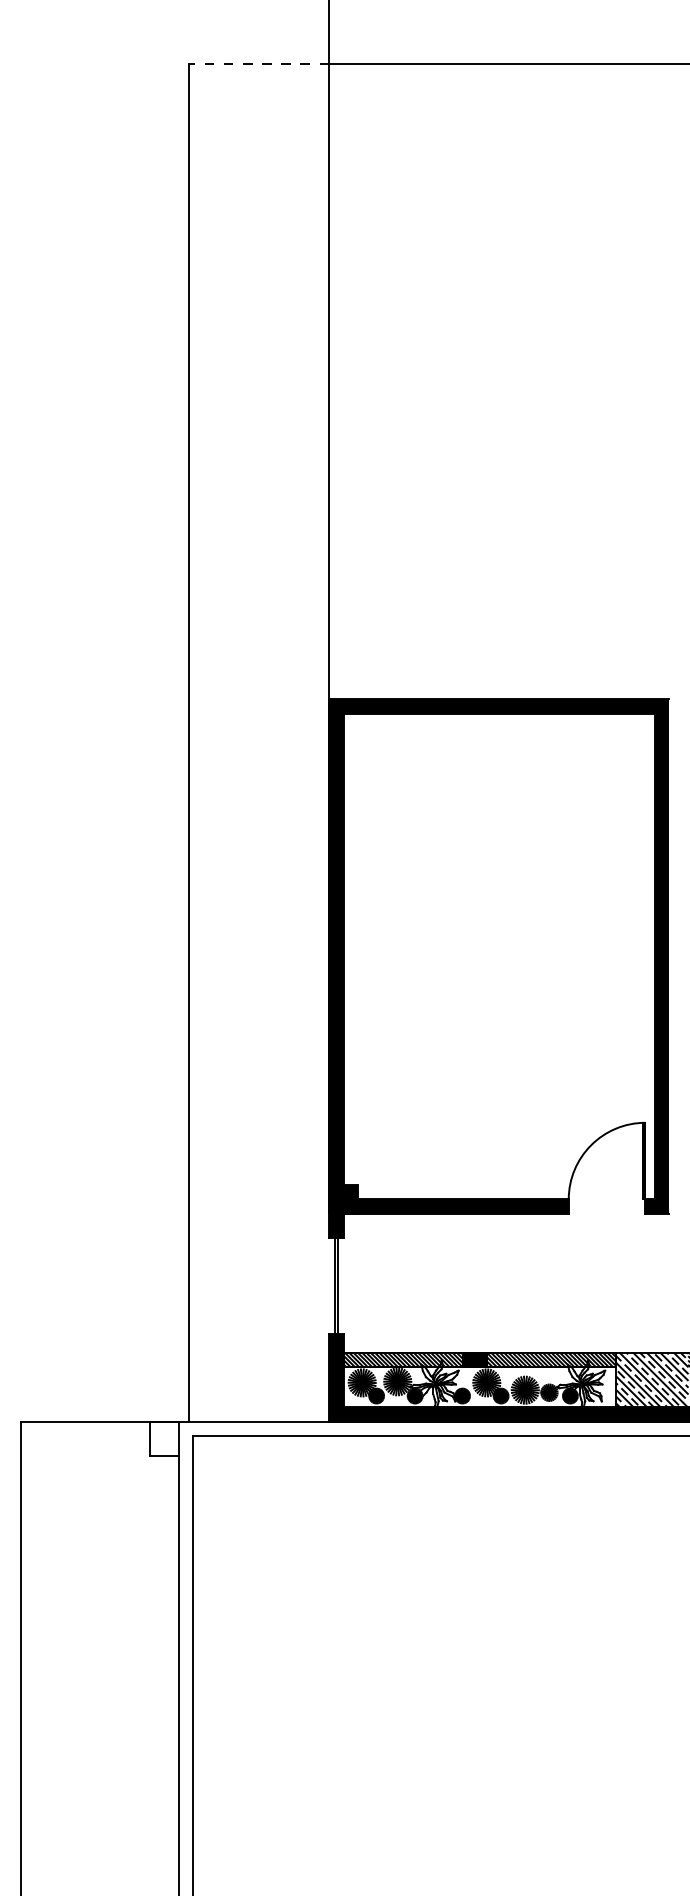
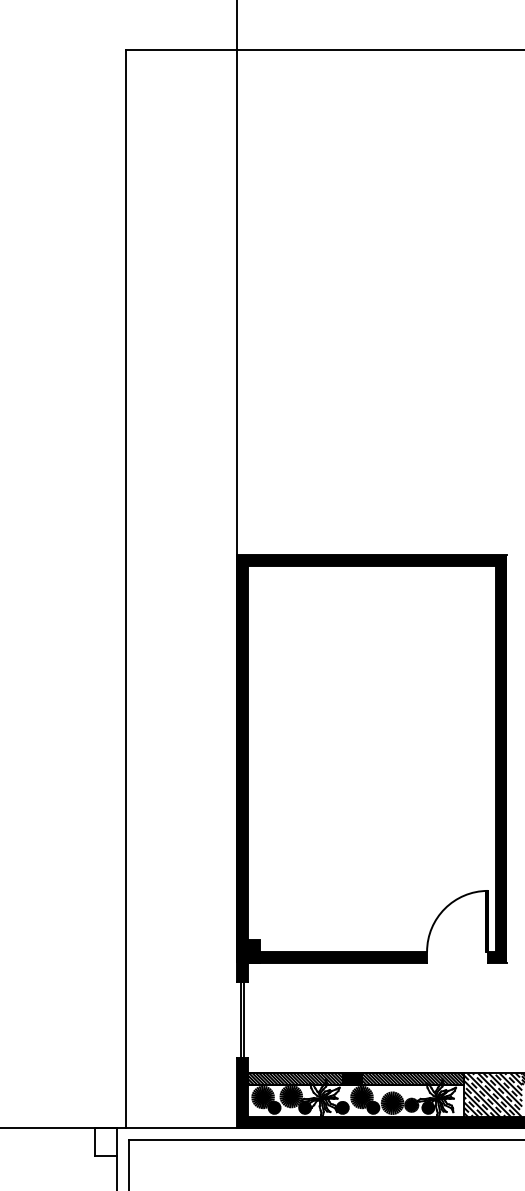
line: (259, 64) -> (181, 50), dashed -> solid

